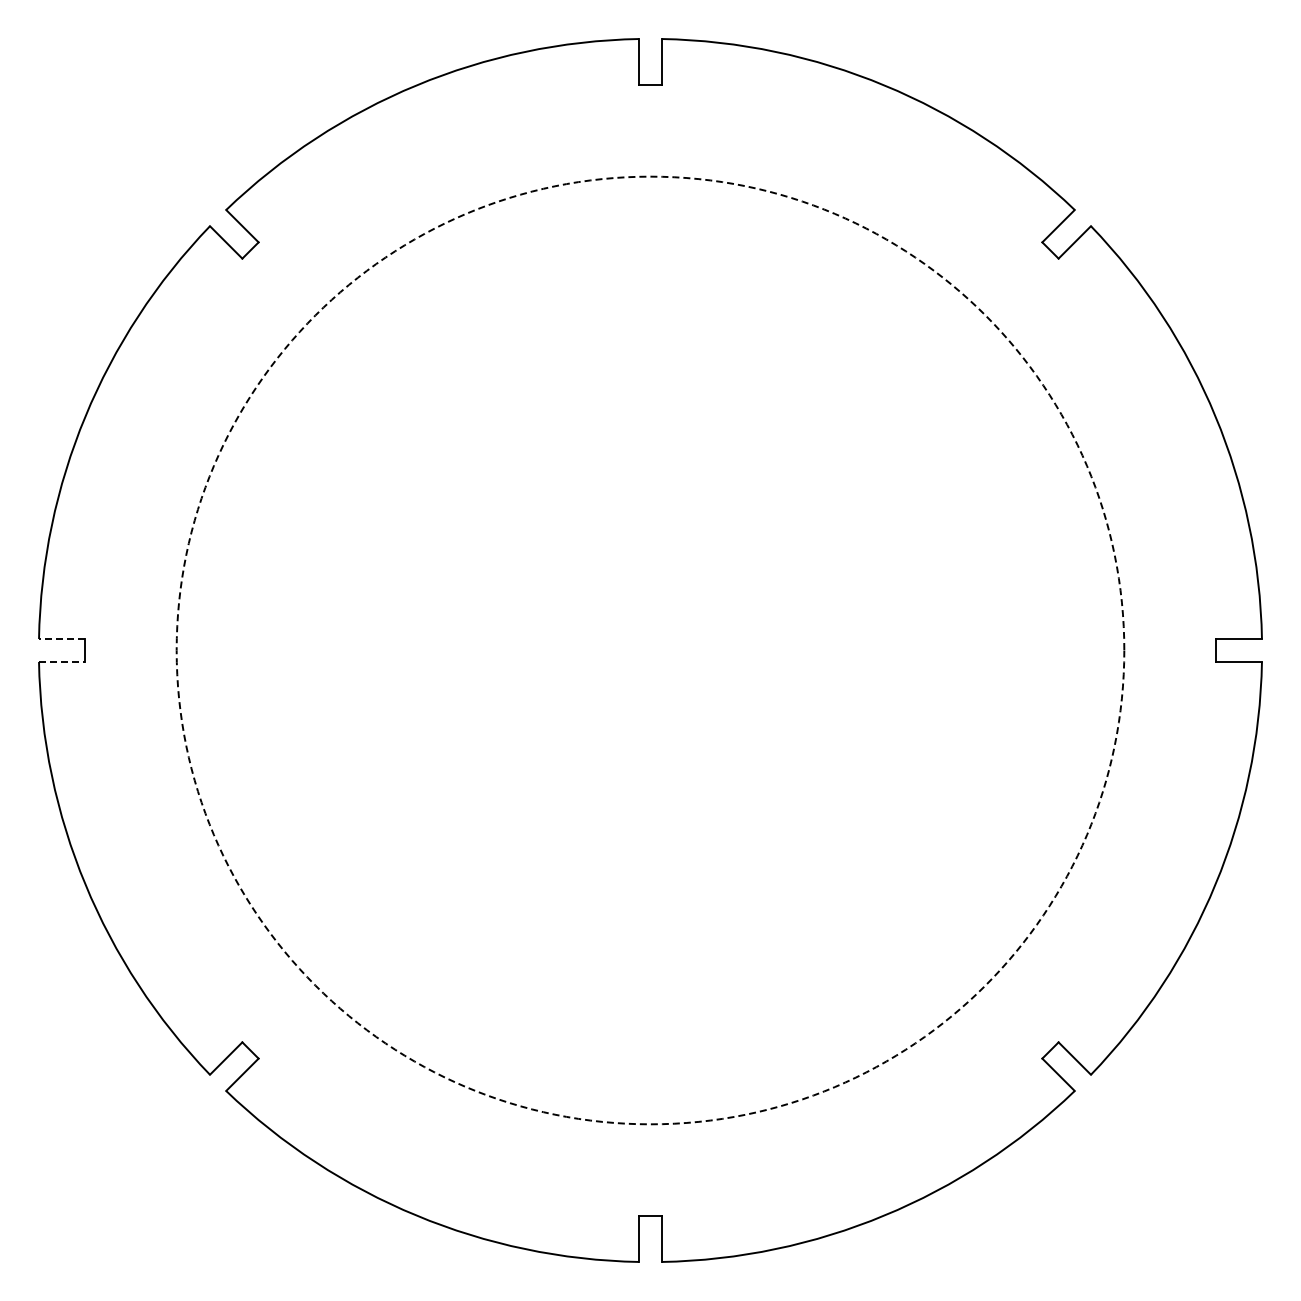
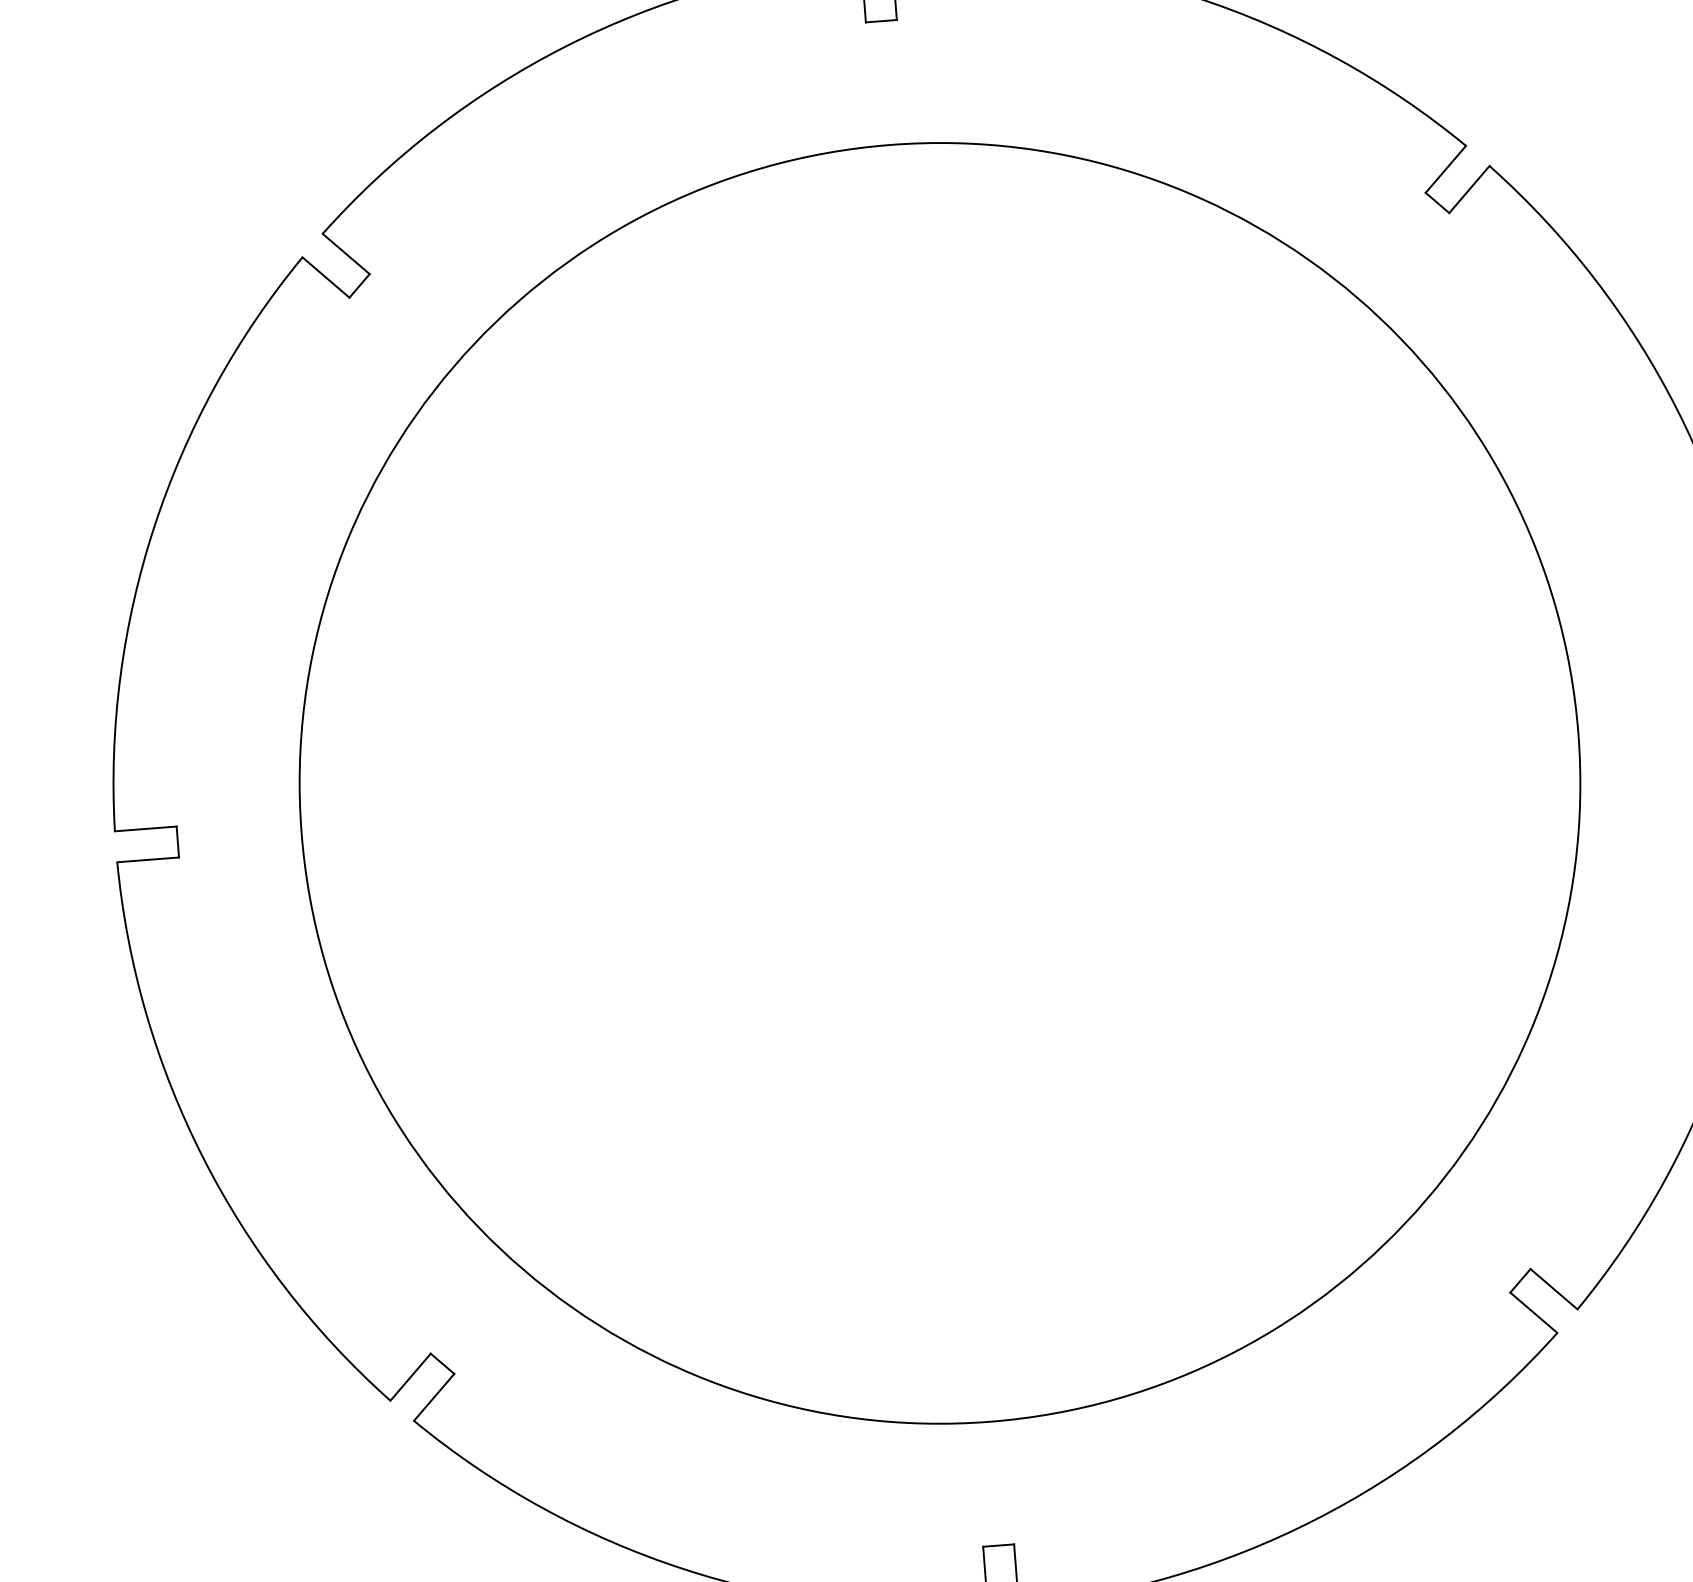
line: (61, 639) -> (145, 829), dashed -> solid
circle: (650, 650) -> (940, 783), dashed -> solid
line: (61, 661) -> (147, 859), dashed -> solid

